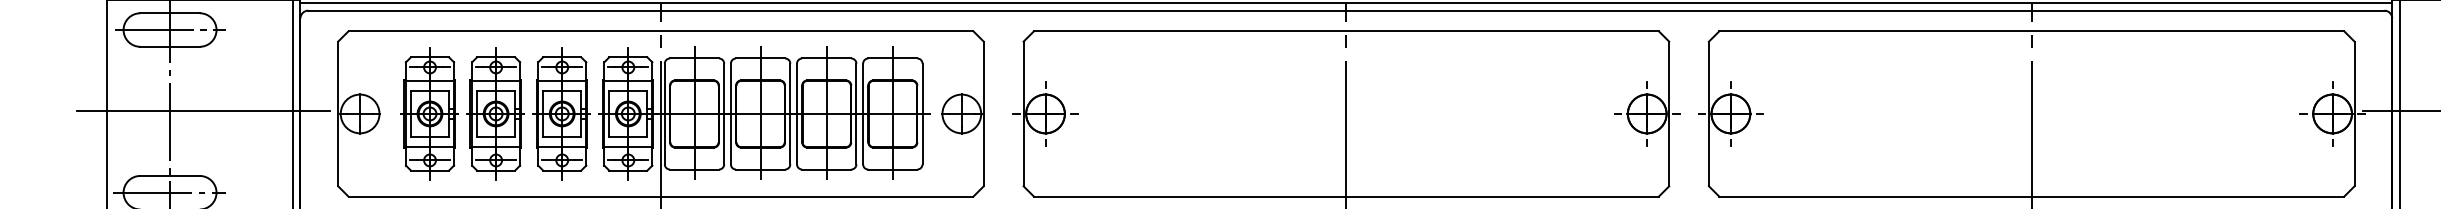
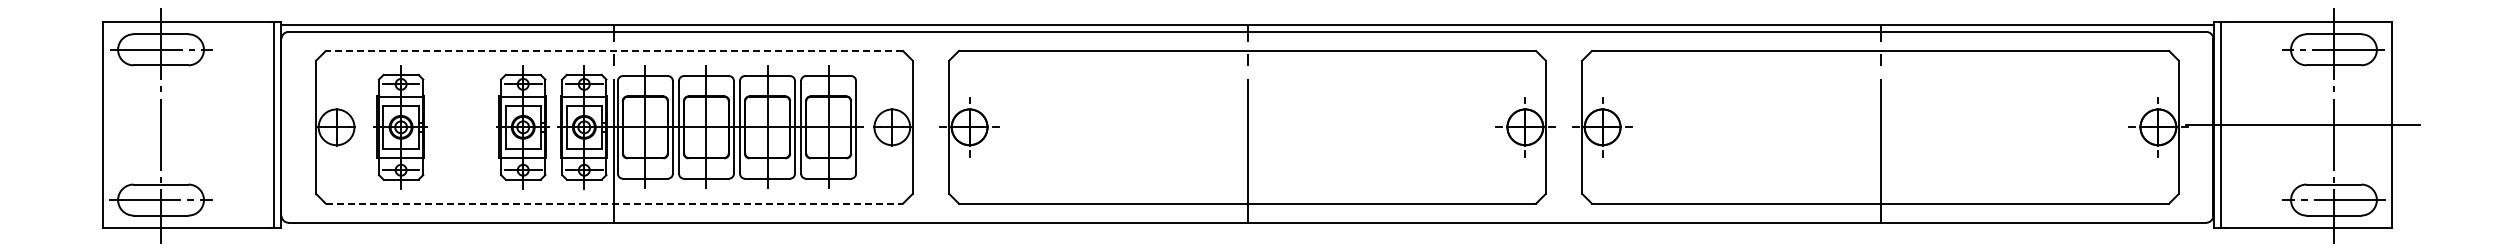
line: (661, 31) -> (614, 51), solid -> dashed
line: (203, 110) -> (191, 124), removed
part: (495, 114) -> (461, 127), removed
line: (661, 196) -> (614, 203), solid -> dashed

